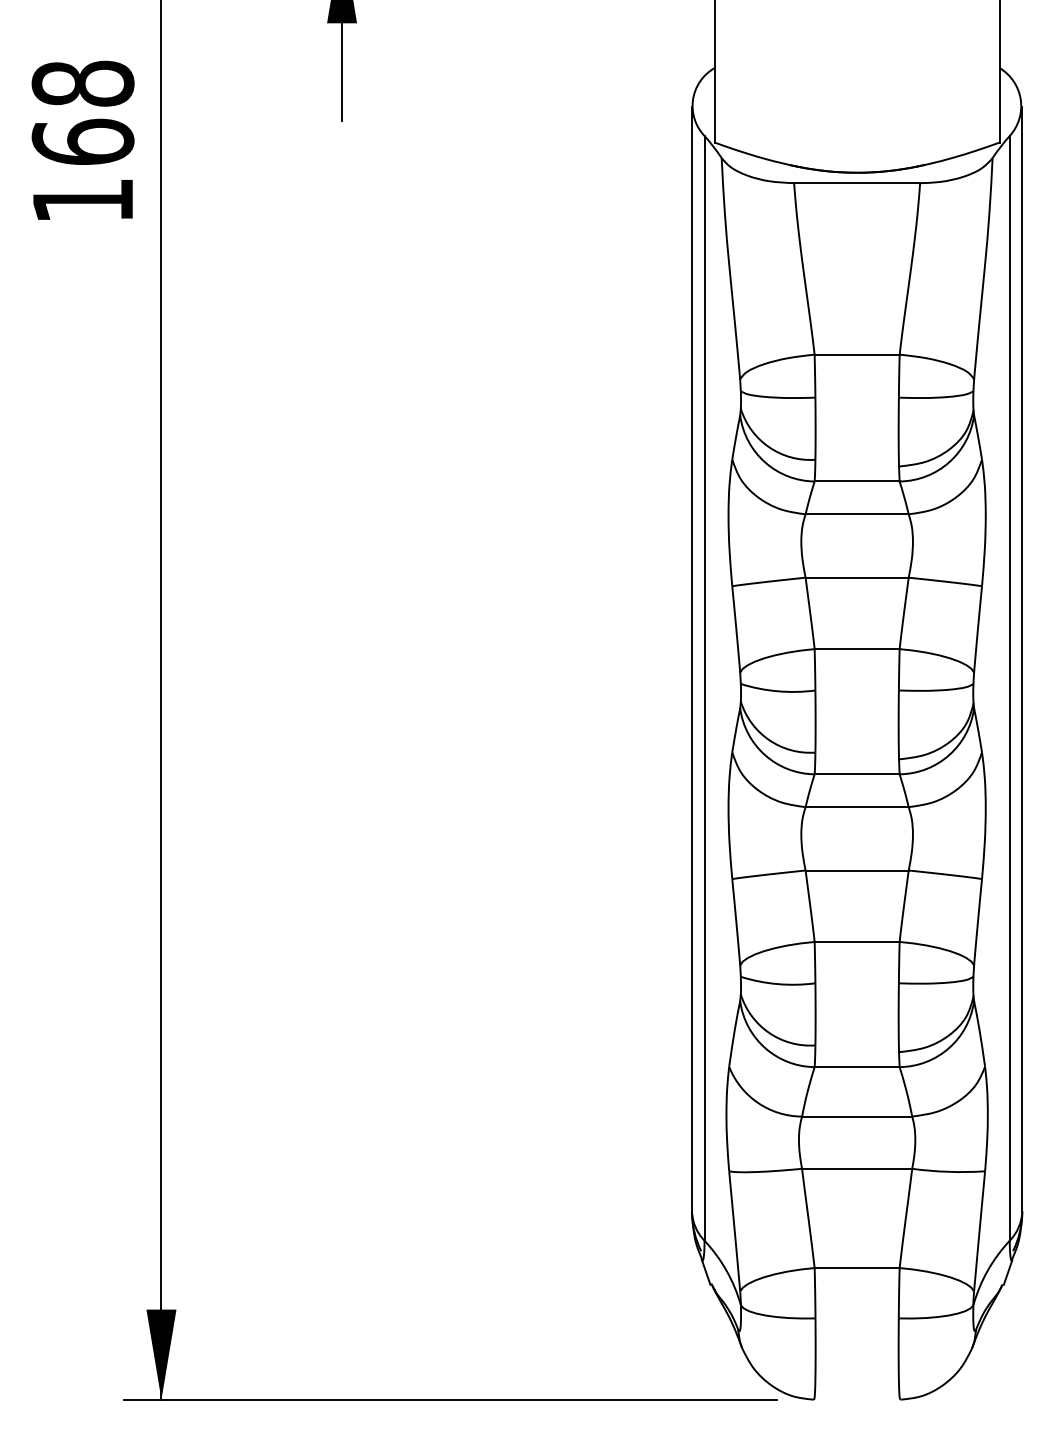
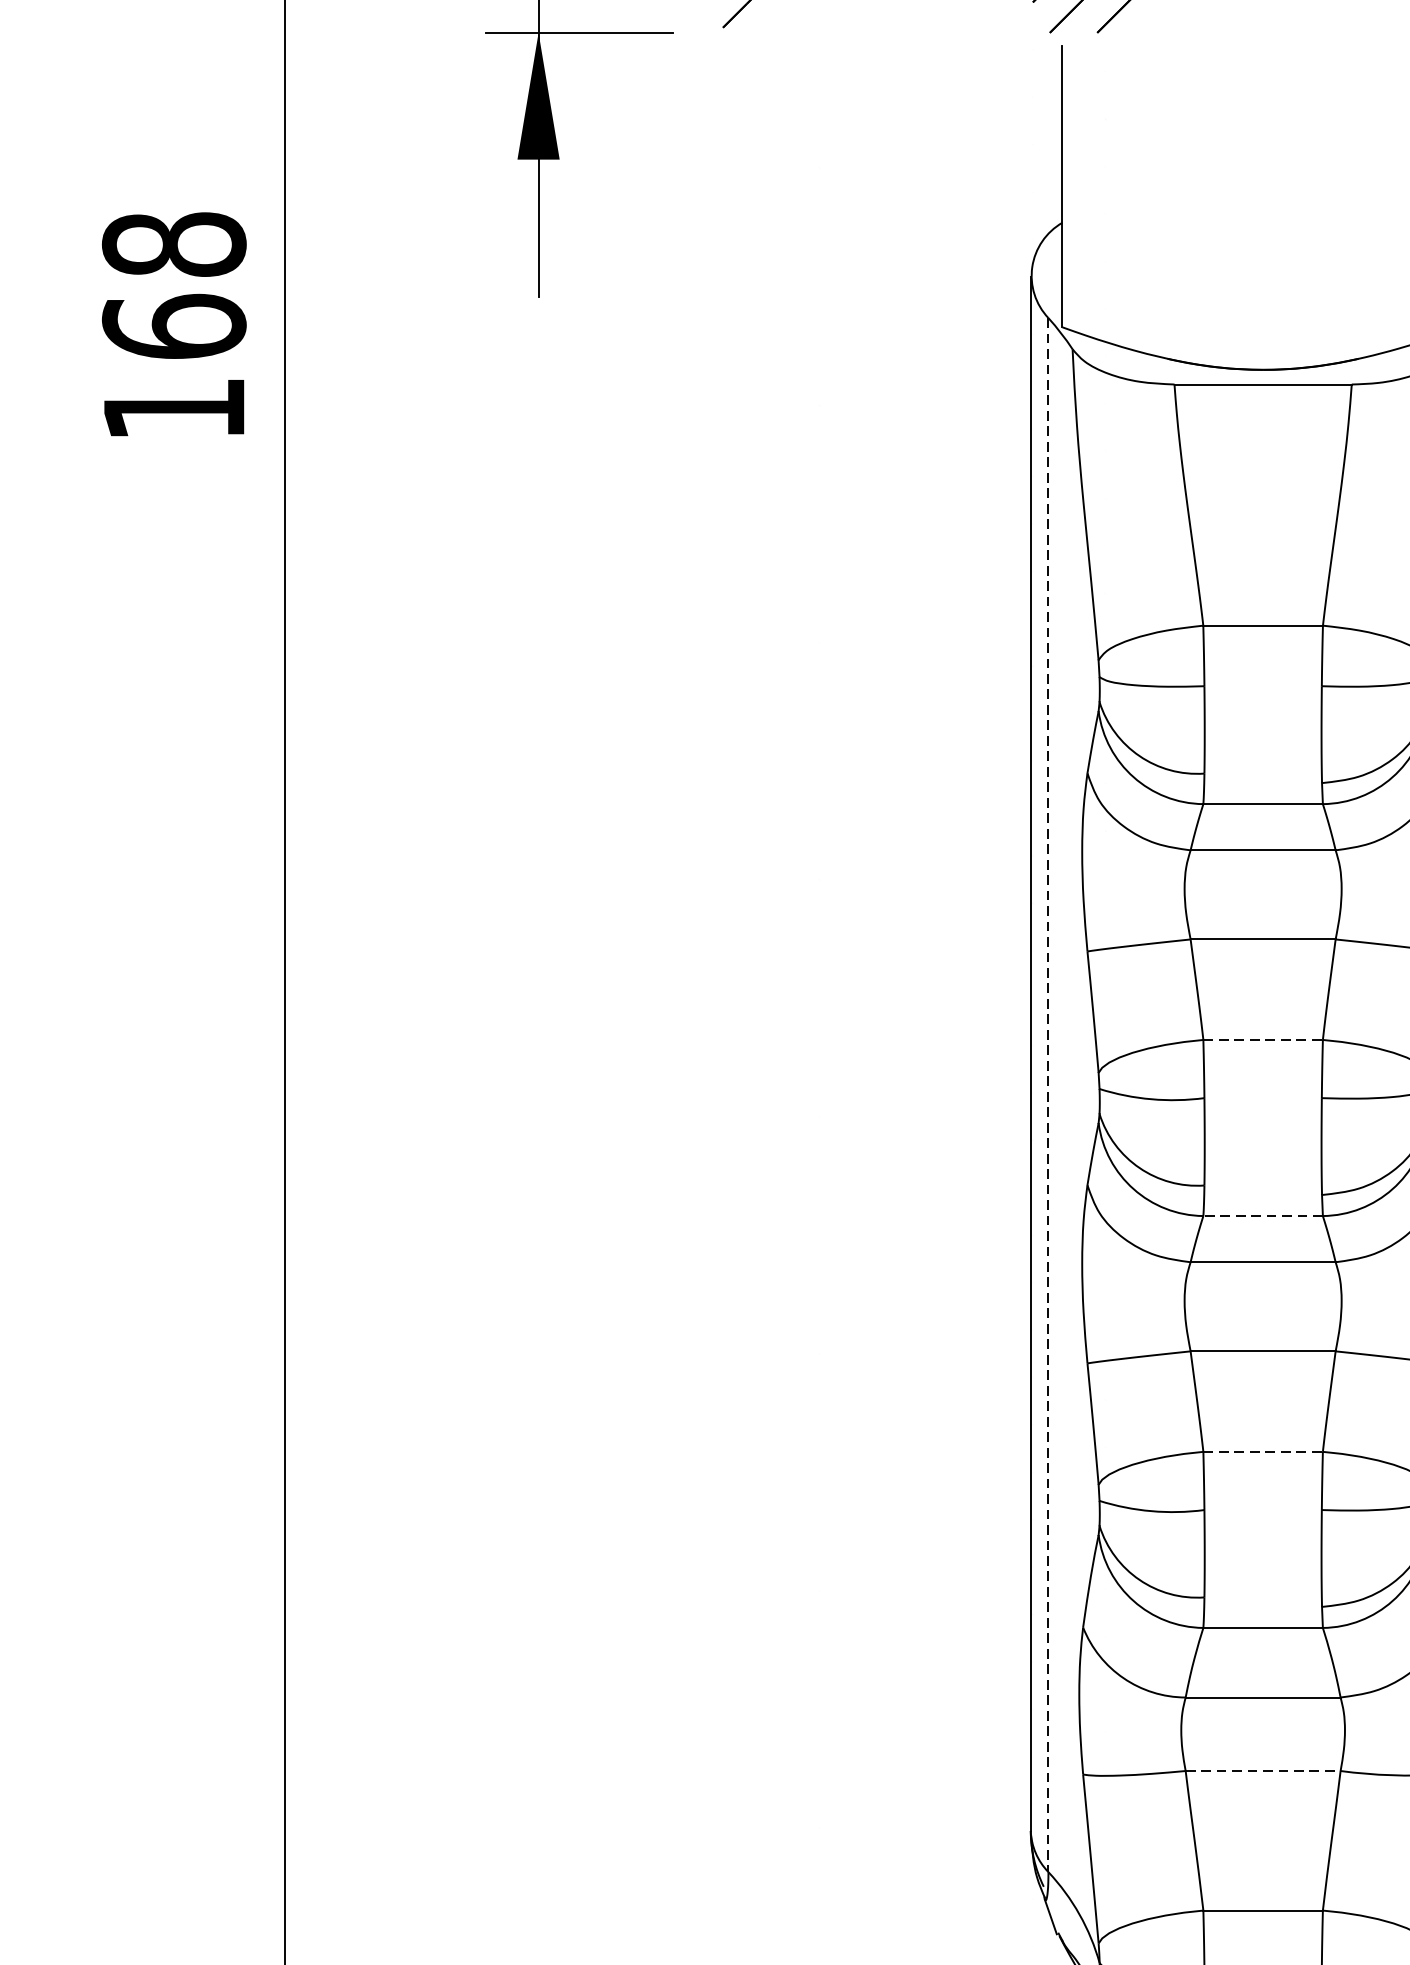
line: (857, 649) -> (1263, 1040), solid -> dashed
line: (704, 688) -> (1048, 1095), solid -> dashed
line: (856, 774) -> (1262, 1216), solid -> dashed
line: (857, 941) -> (1263, 1451), solid -> dashed
line: (857, 1168) -> (1263, 1770), solid -> dashed

